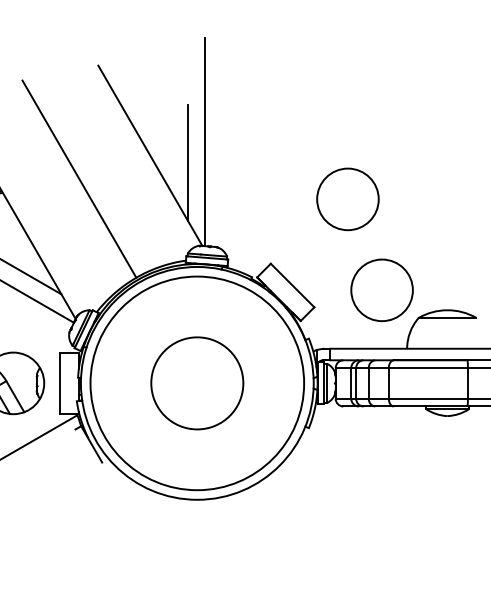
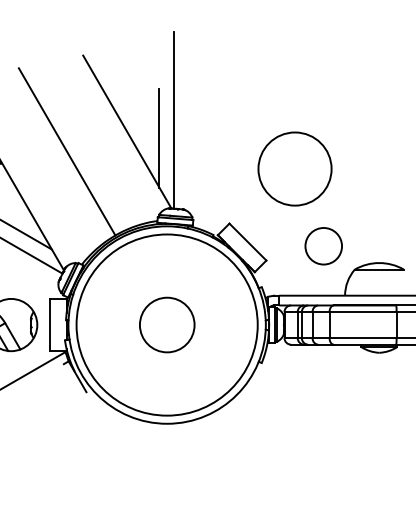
circle: (347, 198) -> (294, 168), size x1.4
circle: (381, 290) -> (323, 246), size x0.7
circle: (197, 382) -> (167, 324), size x0.7

